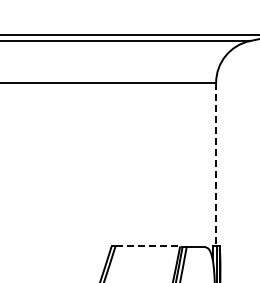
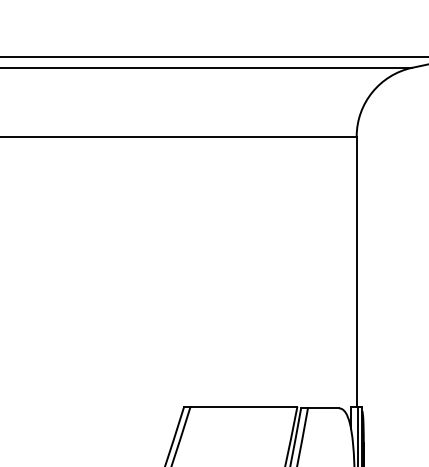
line: (216, 164) -> (357, 271), dashed -> solid
line: (148, 246) -> (245, 406), dashed -> solid

